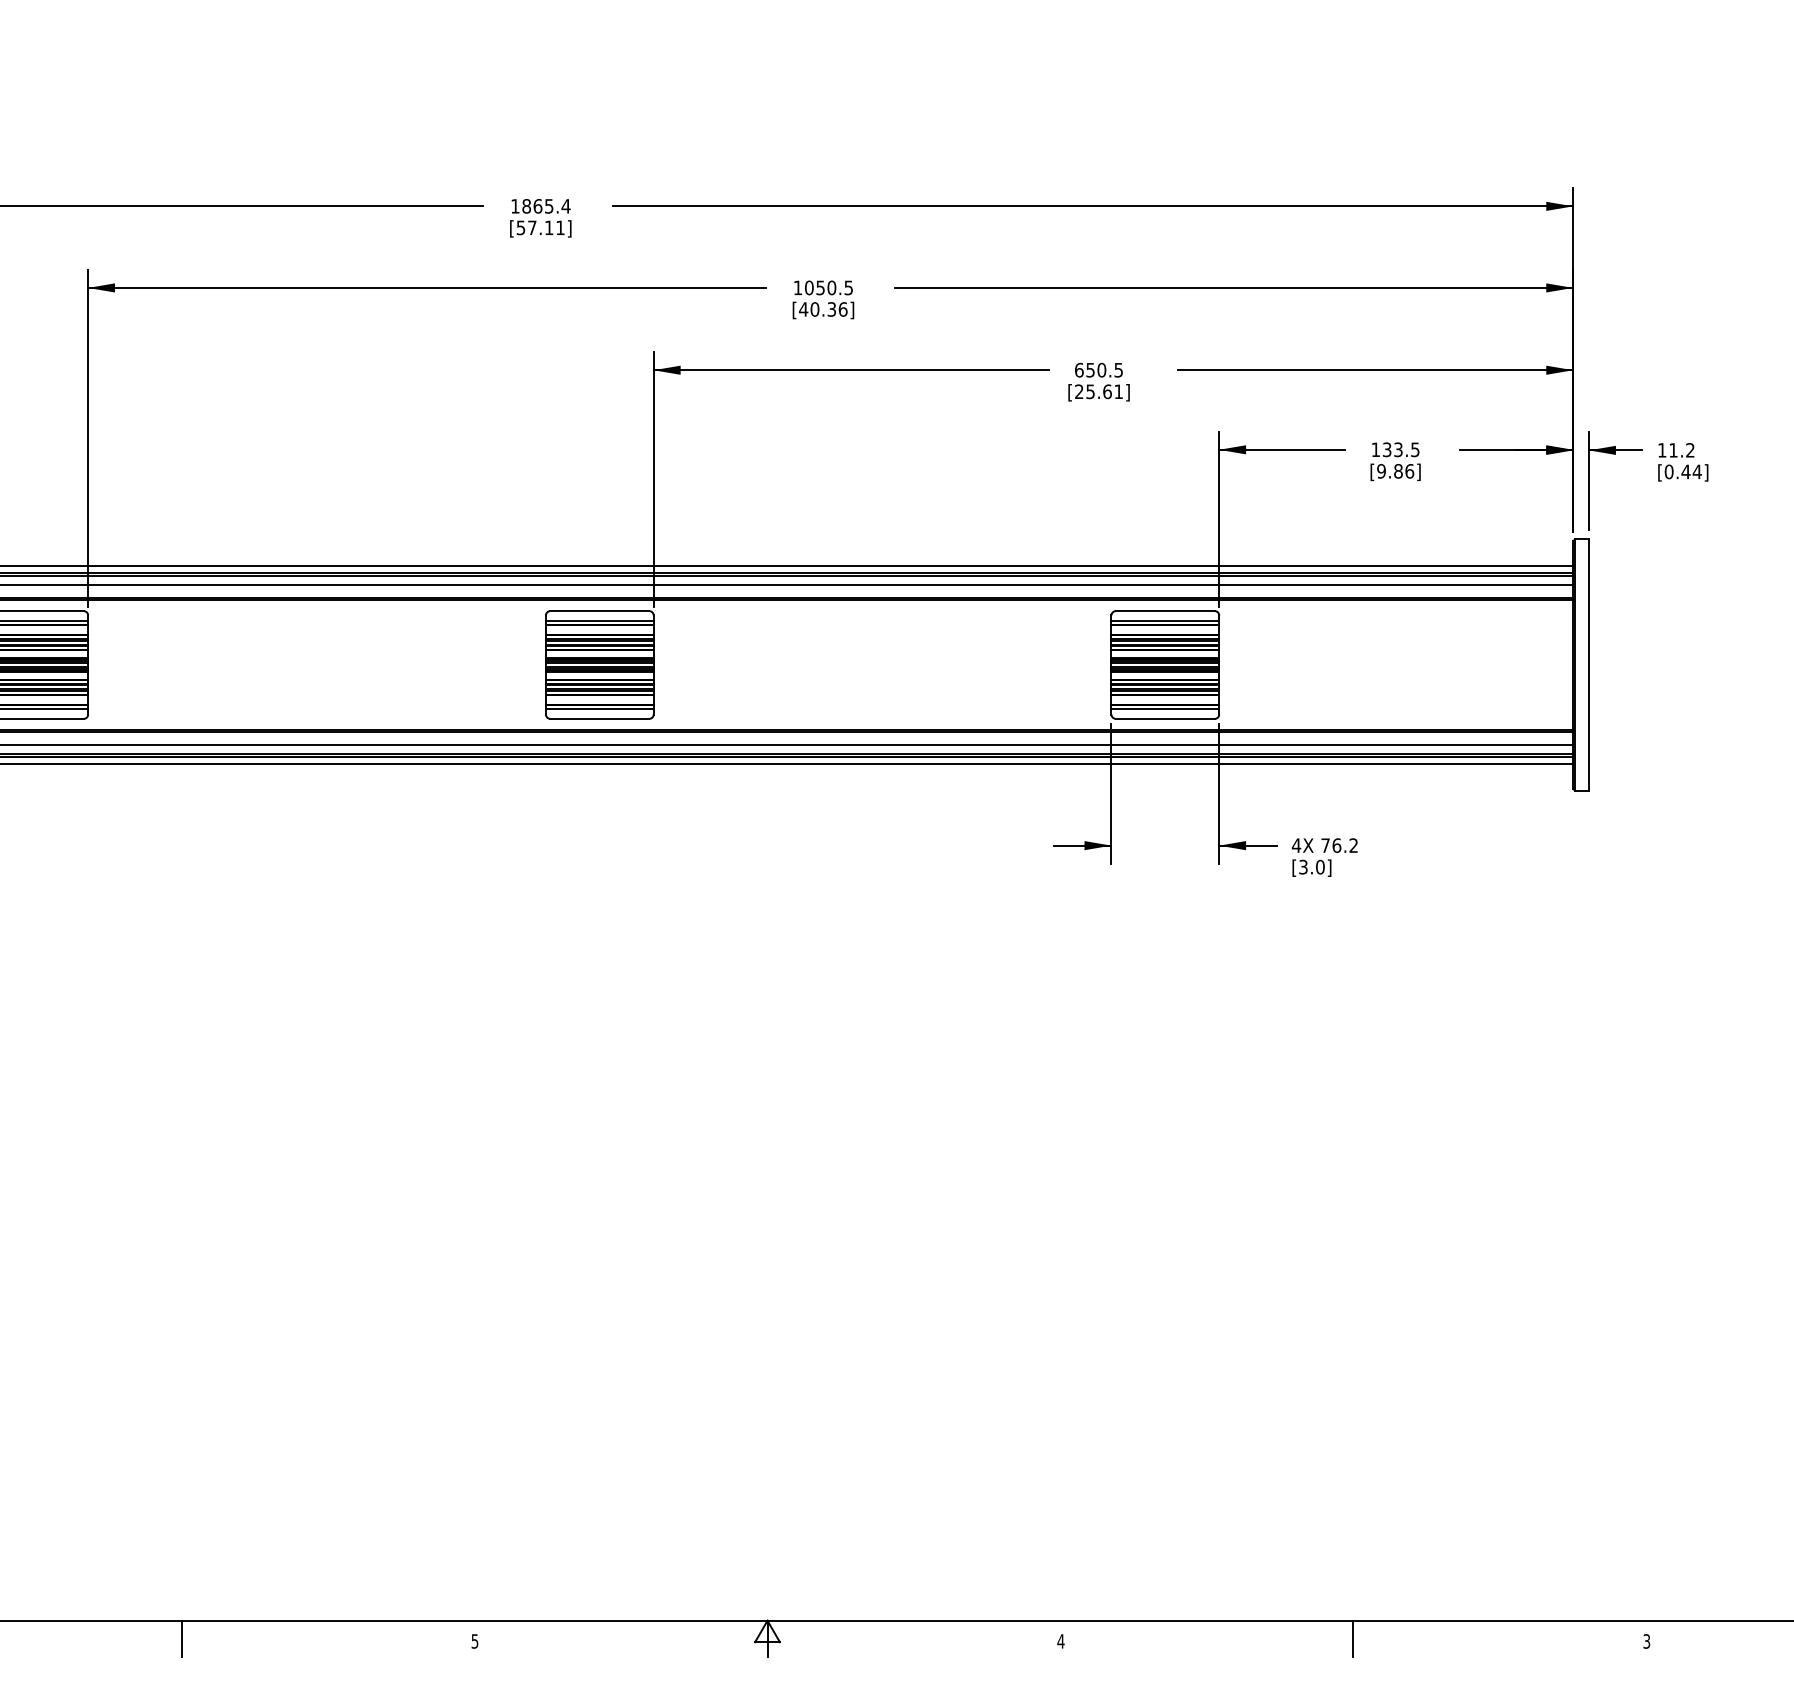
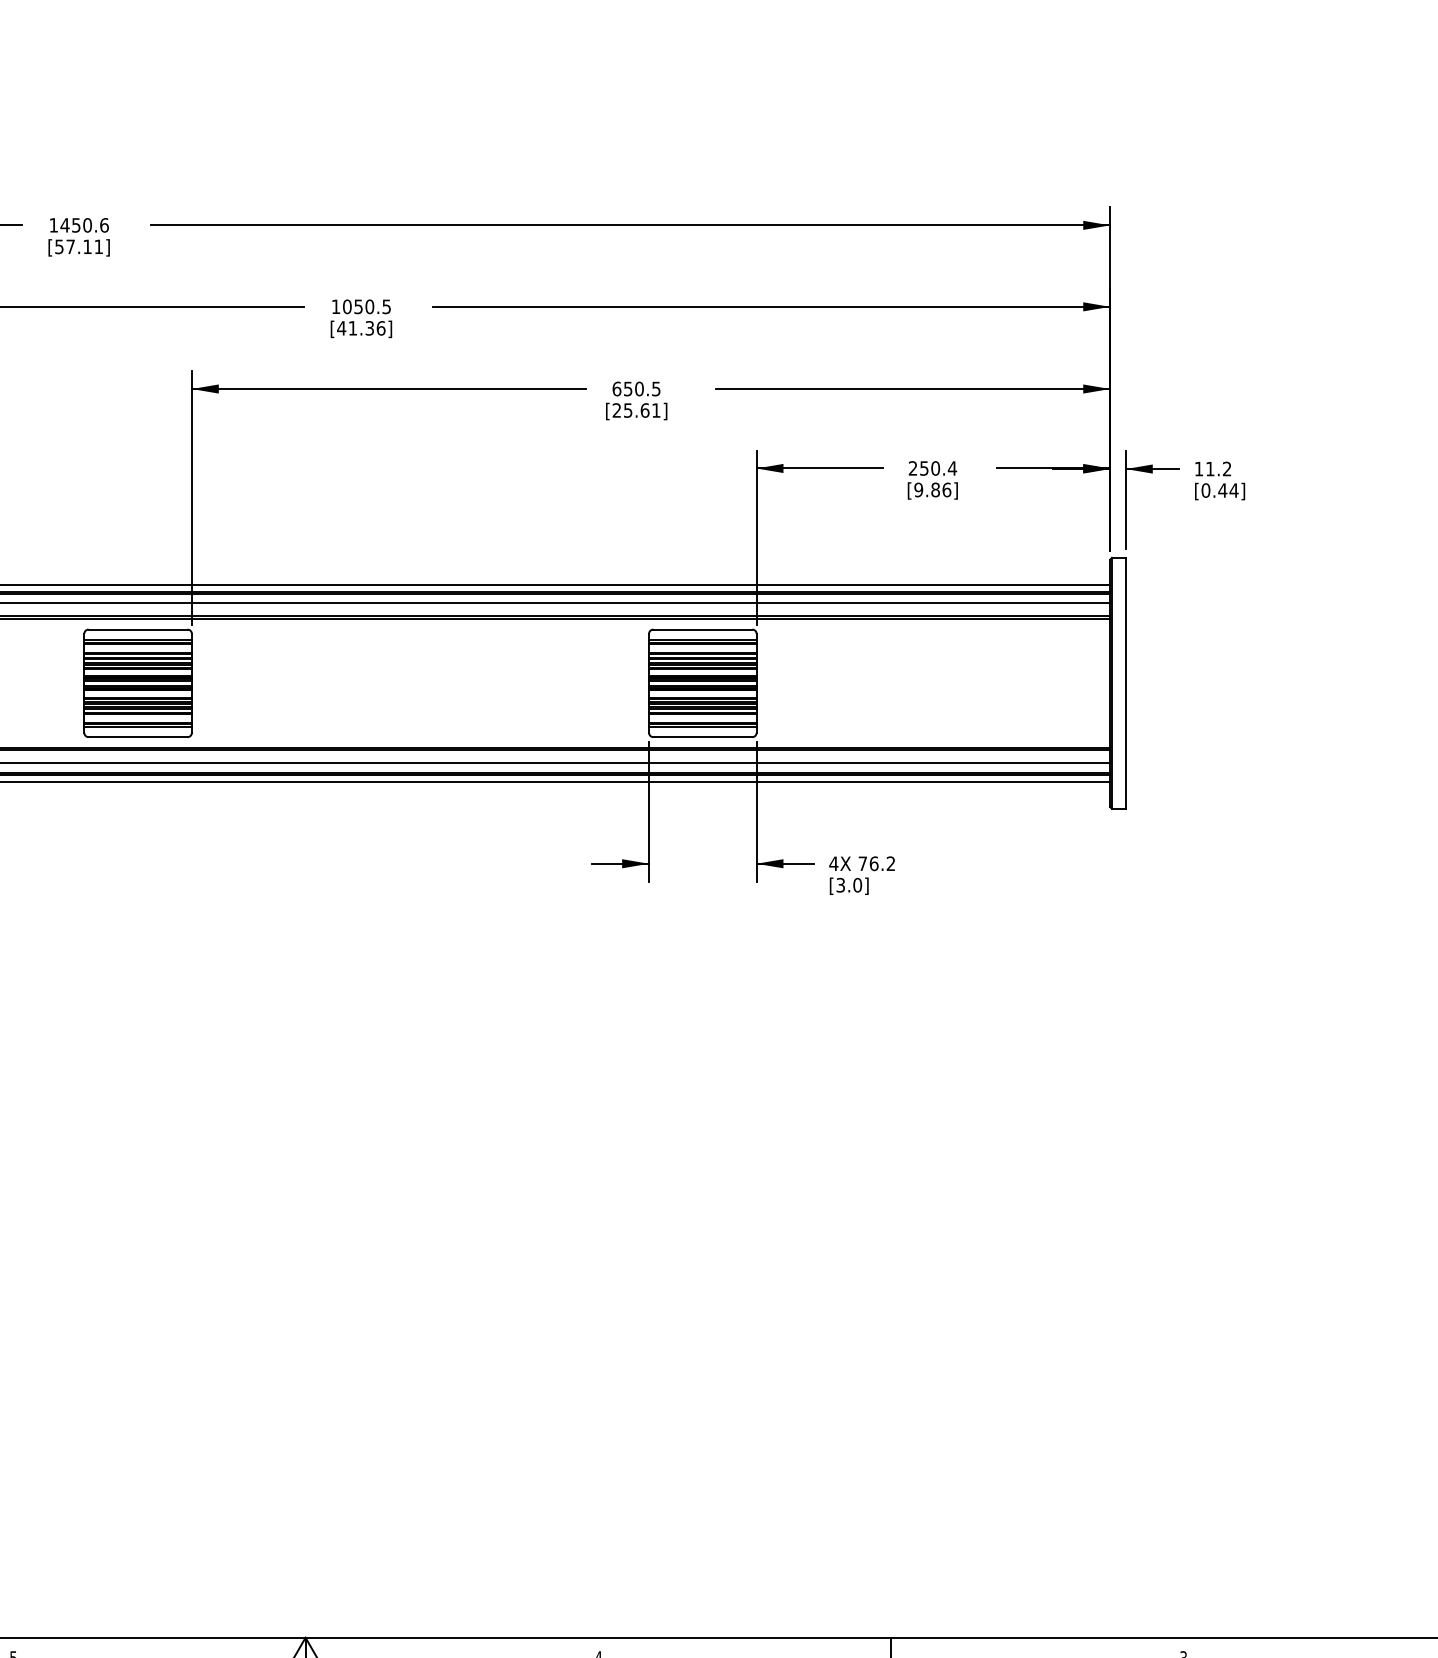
text: (546, 206) -> (84, 225), 1865.4 -> 1450.6
text: (814, 309) -> (352, 328), [40.36] -> [41.36]
text: (1395, 449) -> (932, 468), 133.5 -> 250.4

